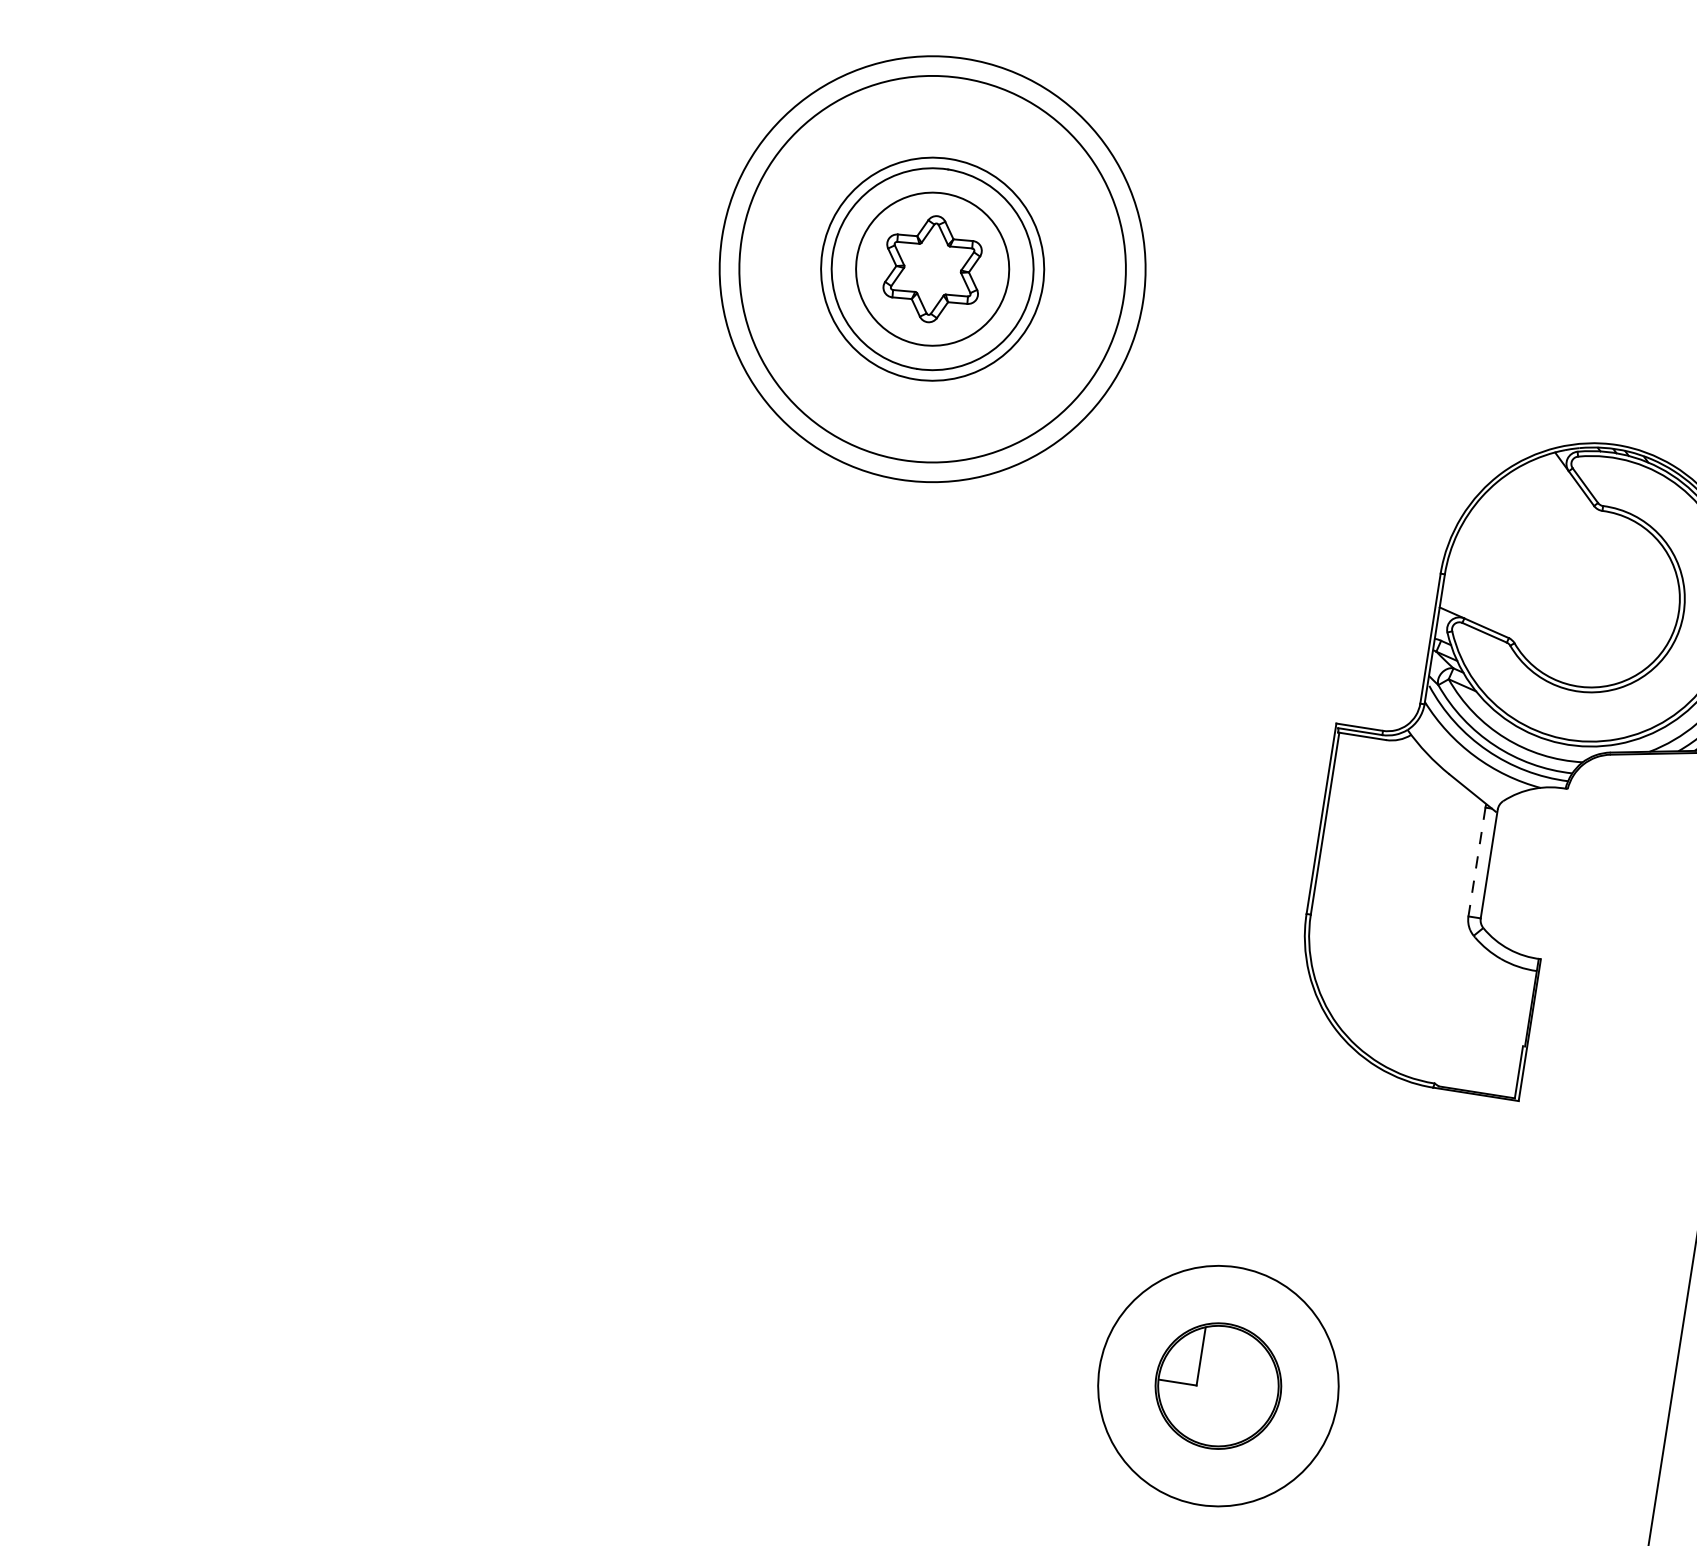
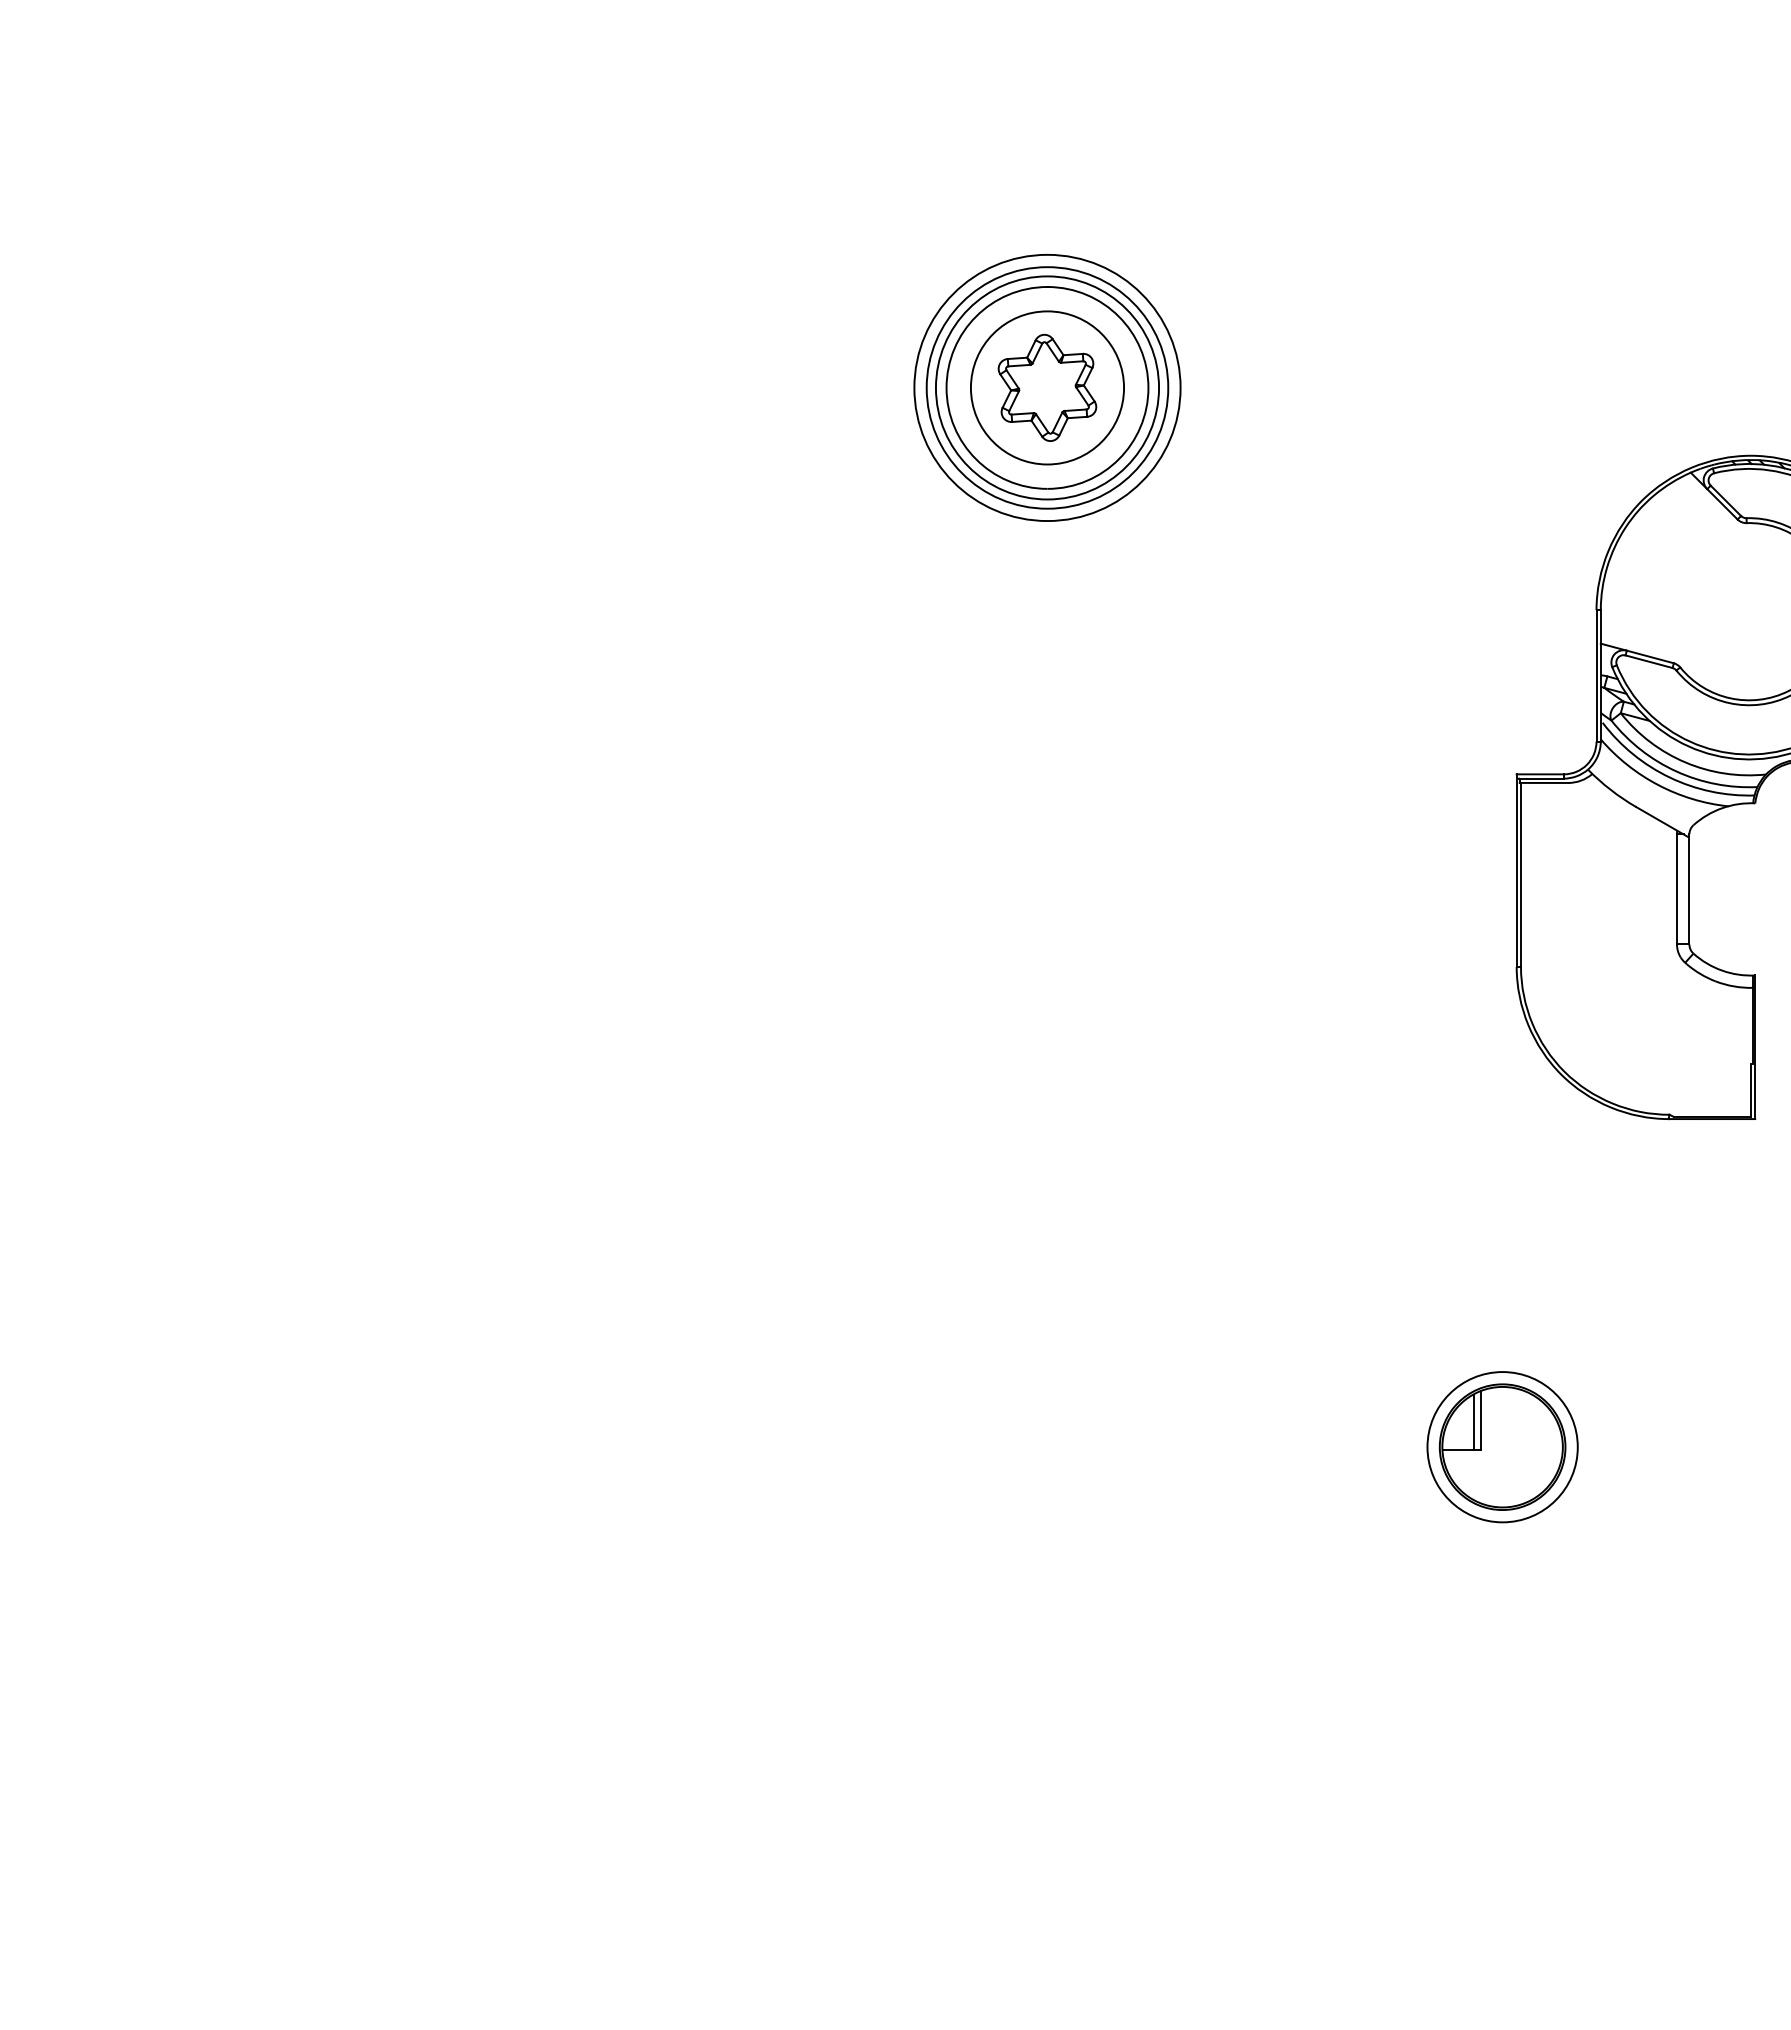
circle: (932, 268) -> (1047, 387), size x0.62
circle: (932, 268) -> (1047, 387), size x0.62
line: (1477, 862) -> (1677, 889), dashed -> solid
line: (1193, 1357) -> (1473, 1422), added
circle: (1218, 1386) -> (1502, 1447), size x0.62

